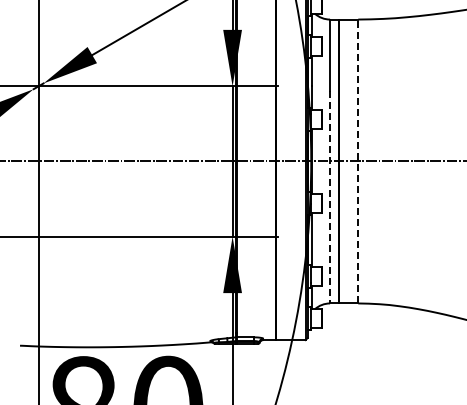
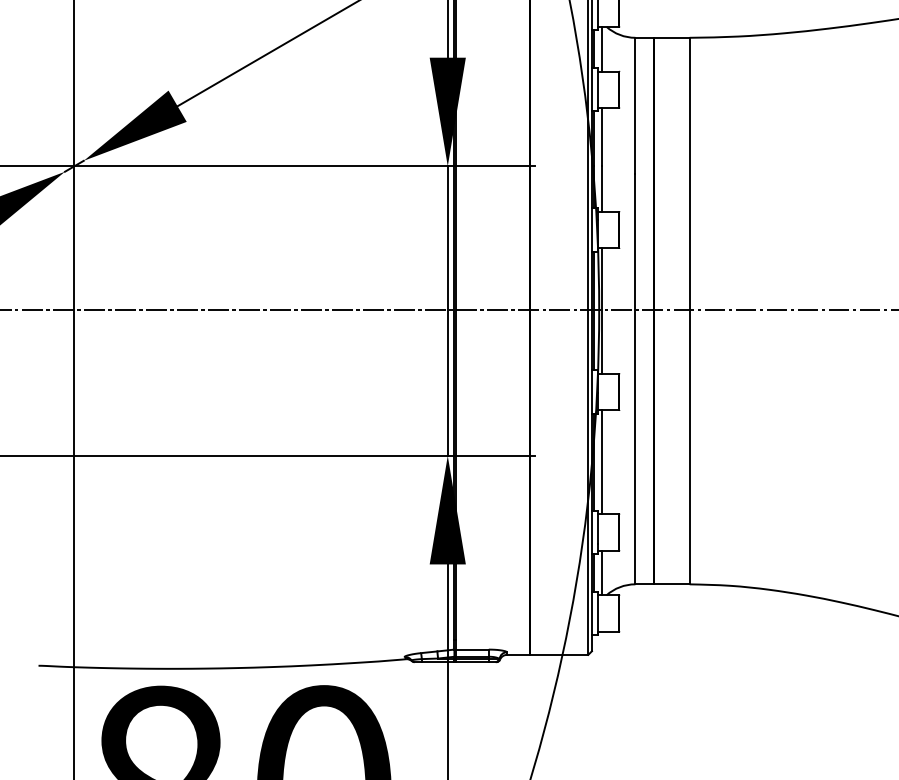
line: (358, 161) -> (690, 311), dashed -> solid
line: (330, 197) -> (636, 380), dashed -> solid

